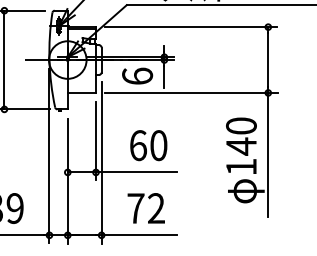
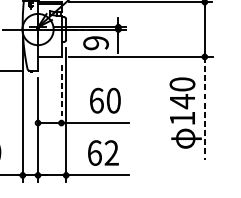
text: (137, 75) -> (96, 42), 6 -> 9
line: (96, 141) -> (61, 97), solid -> dashed
line: (268, 154) -> (205, 108), solid -> dashed
text: (135, 208) -> (94, 153), 72 -> 62

